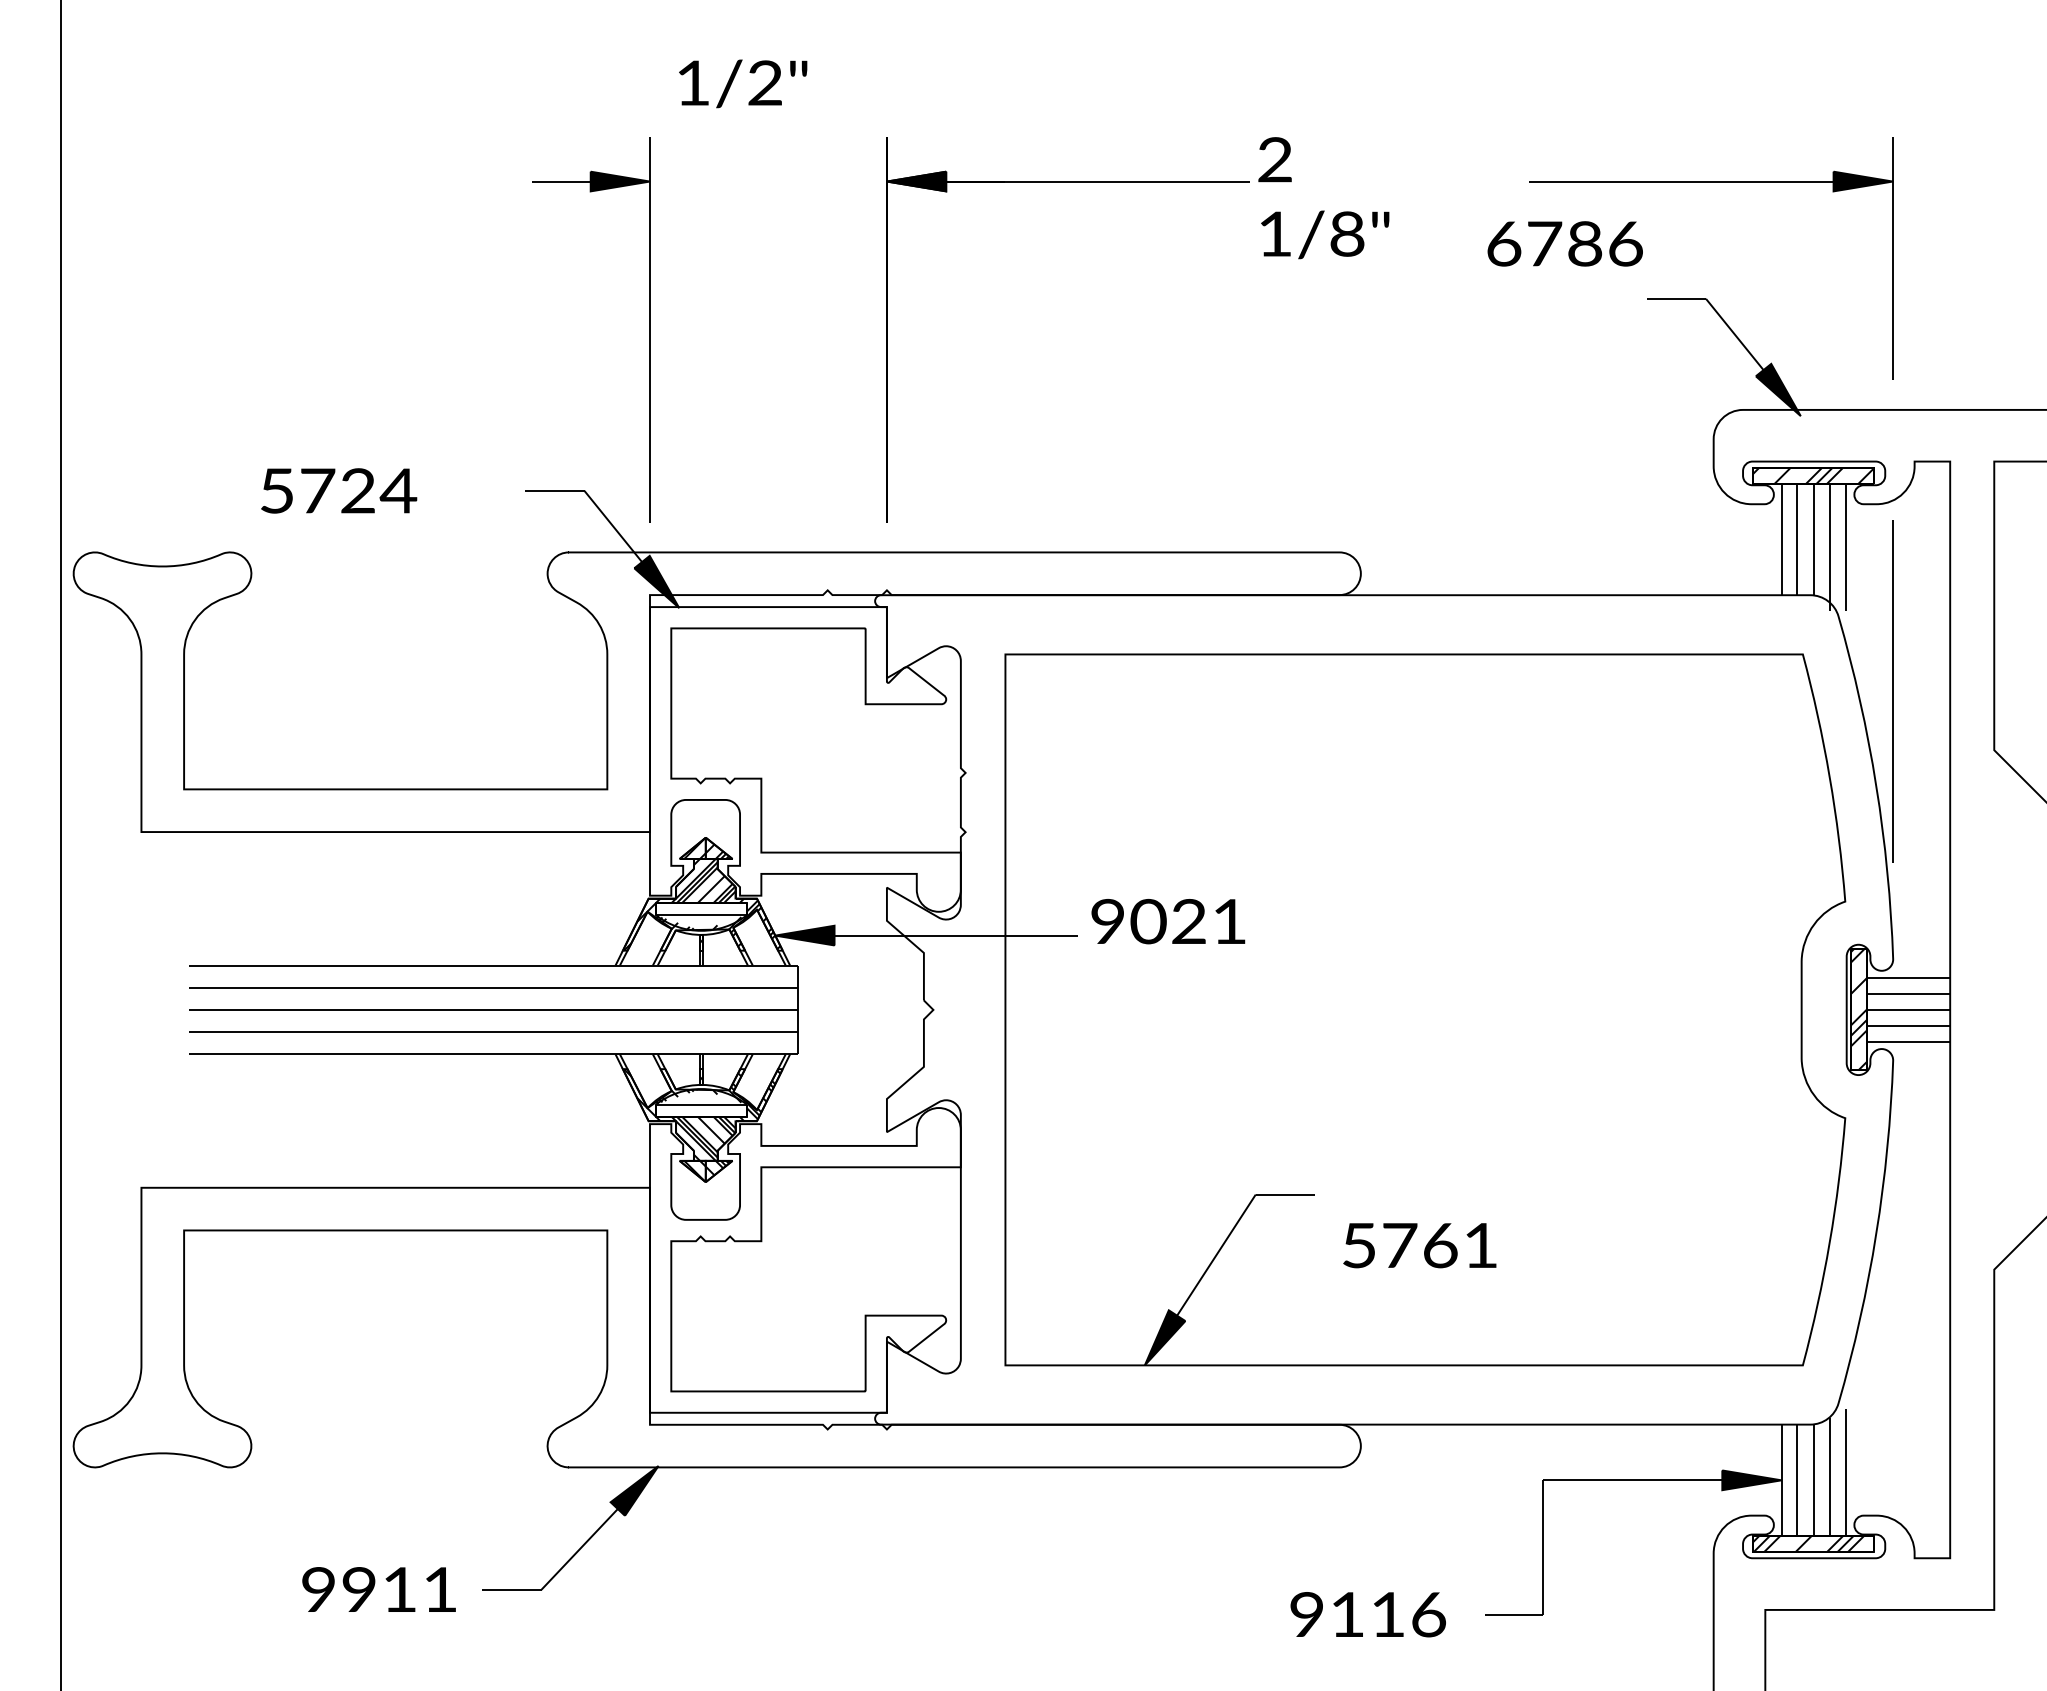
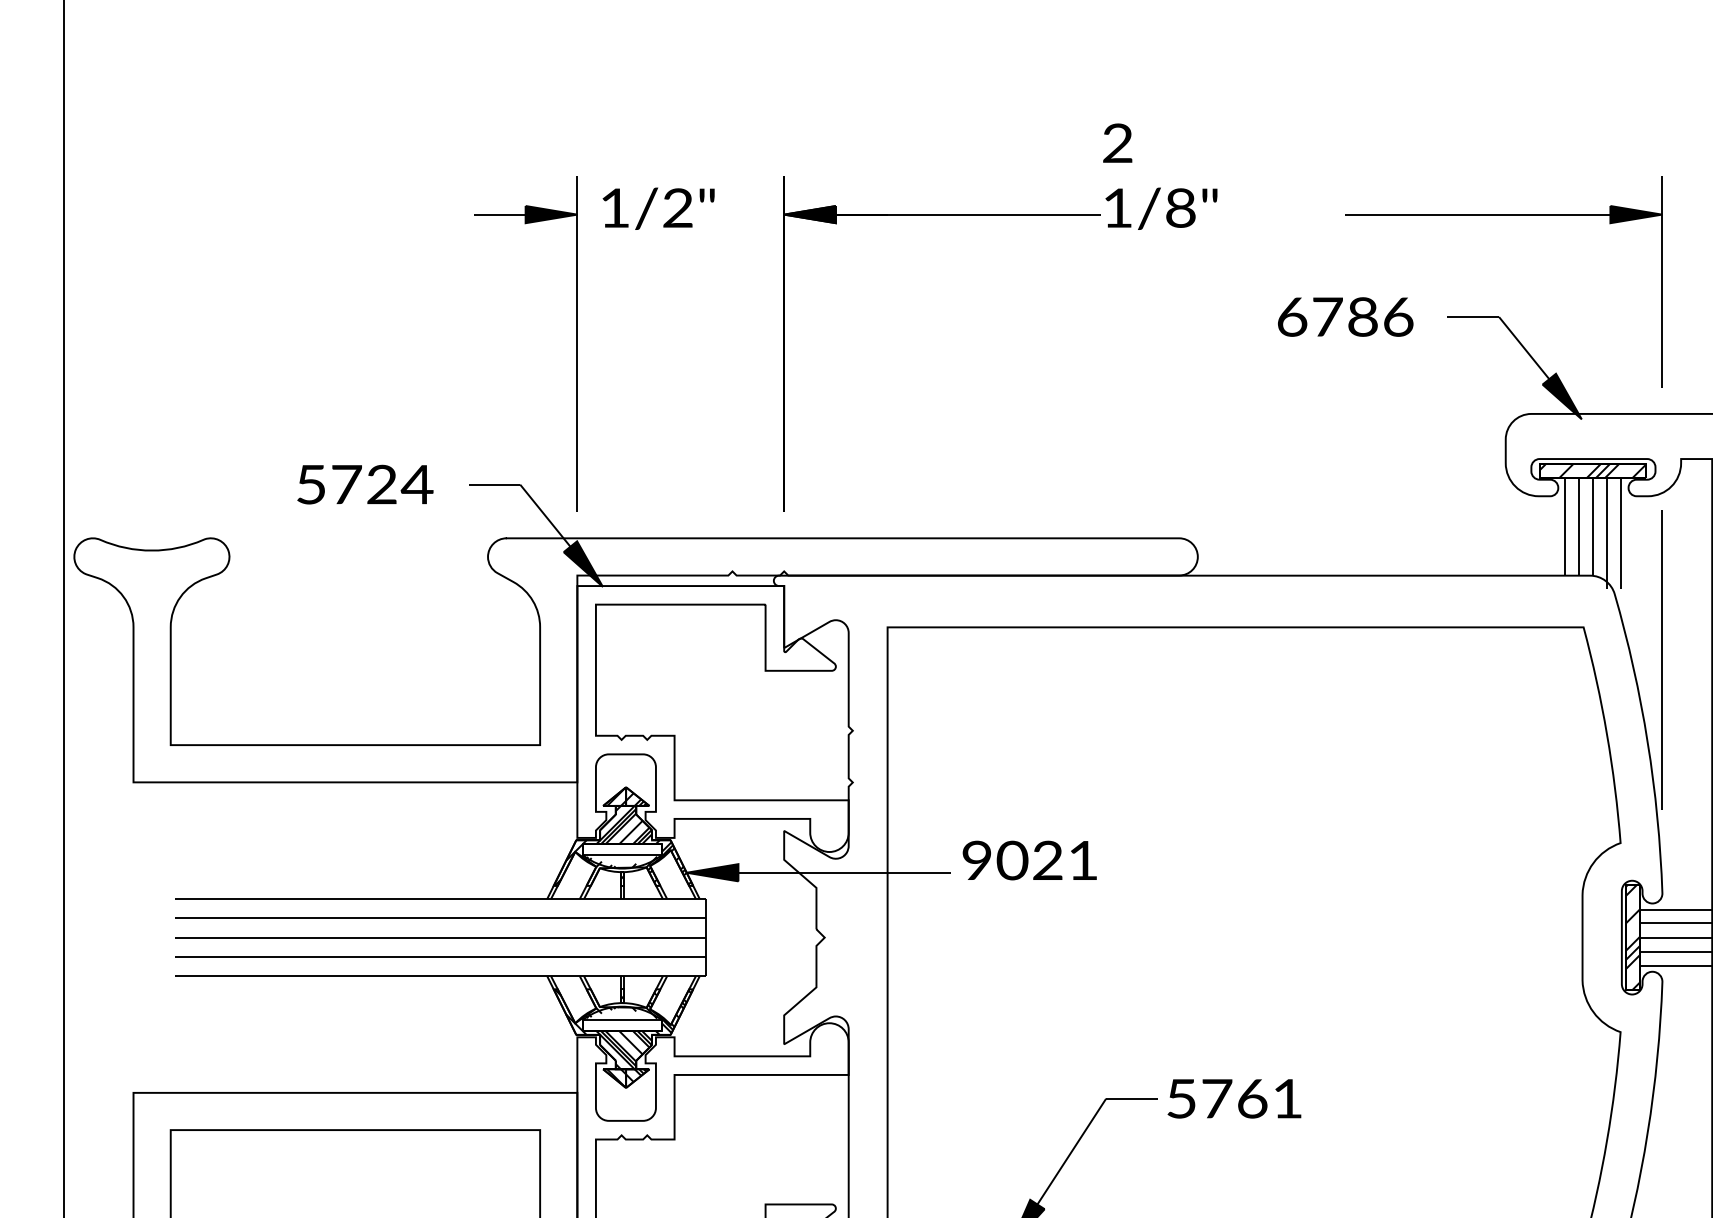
text: (743, 83) -> (658, 208), moved
text: (1323, 198) -> (1159, 177), moved
text: (1564, 243) -> (1345, 316), moved
text: (339, 490) -> (365, 484), moved
text: (1419, 1245) -> (1234, 1098), moved

